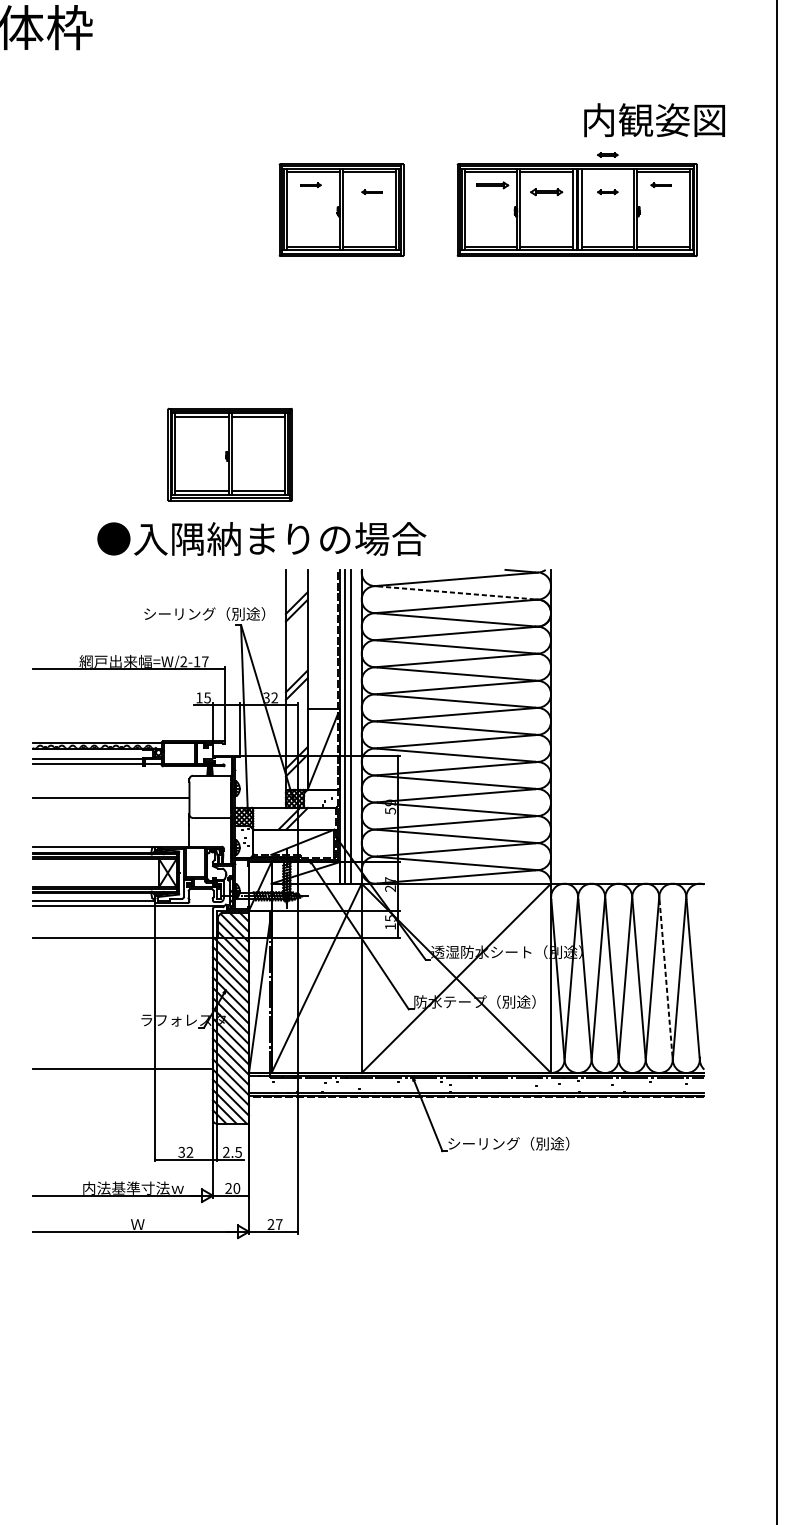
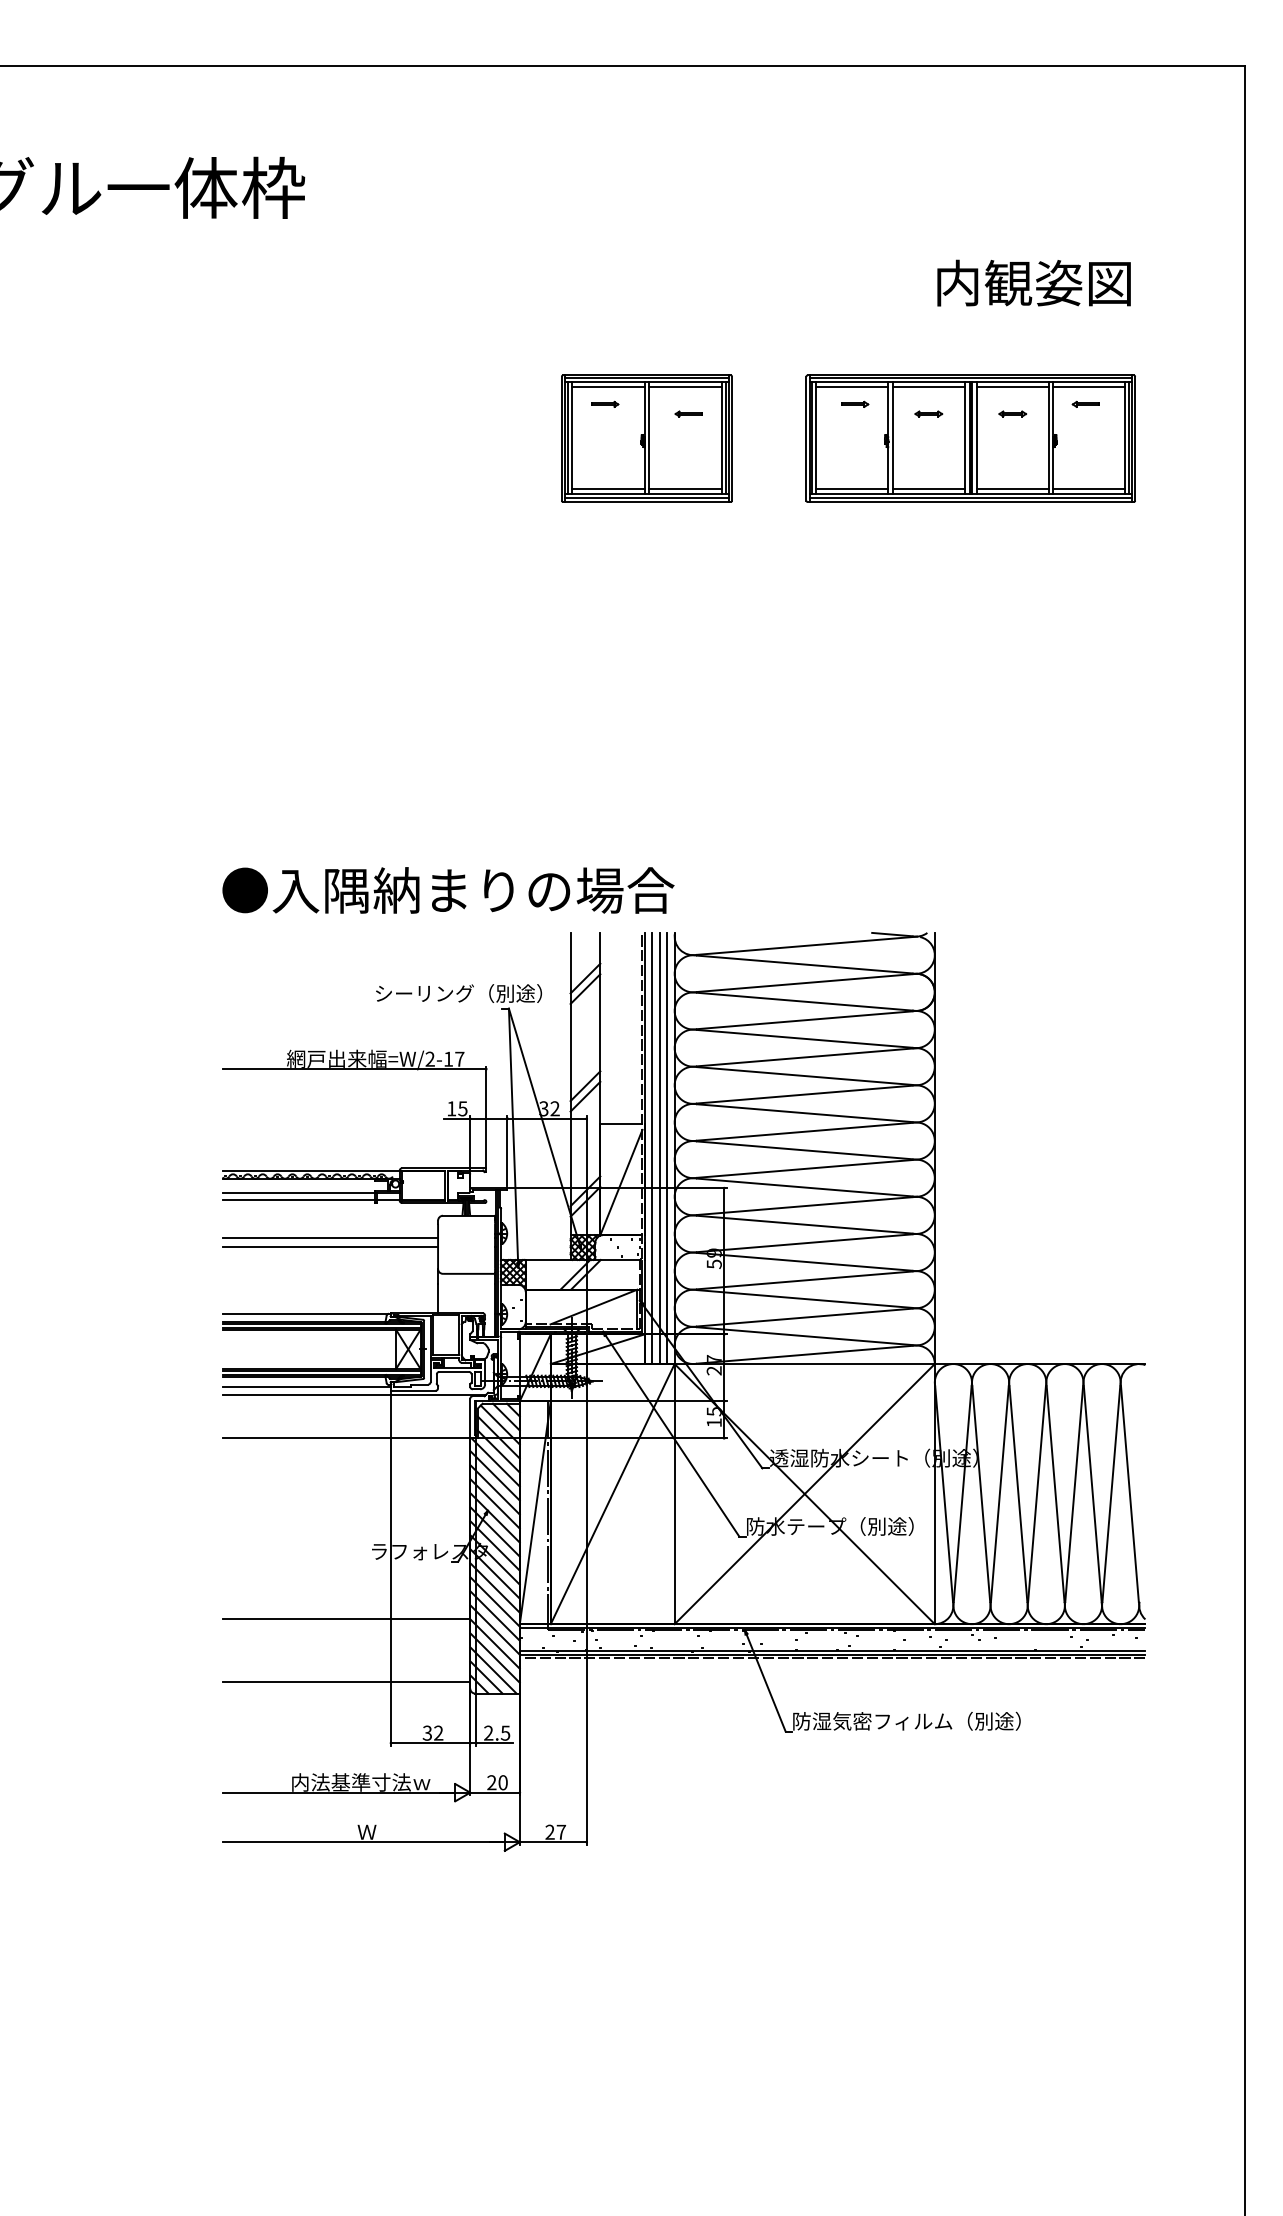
text: (654, 119) -> (1033, 282), moved
part: (607, 154) -> (1012, 362), removed
line: (607, 172) -> (1012, 386), added
part: (493, 184) -> (855, 403), size x0.62
part: (546, 191) -> (928, 413), size x0.62
part: (229, 454) -> (493, 774), removed
text: (261, 539) -> (448, 890), moved
line: (456, 592) -> (804, 964), dashed -> solid
line: (356, 726) -> (667, 1148), added
line: (111, 792) -> (330, 1238), added
line: (665, 980) -> (1092, 1496), dashed -> solid
line: (122, 1115) -> (346, 1682), added
text: (530, 1143) -> (906, 1720), シーリング（別途） -> 防湿気密フィルム（別途）

